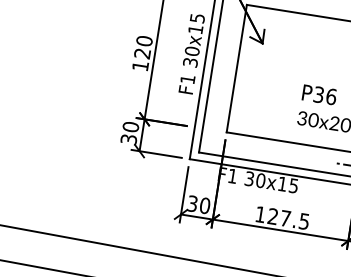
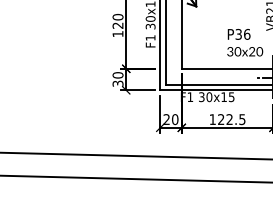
text: (192, 203) -> (166, 119), 30 -> 20
text: (285, 218) -> (229, 119), 127.5 -> 122.5

